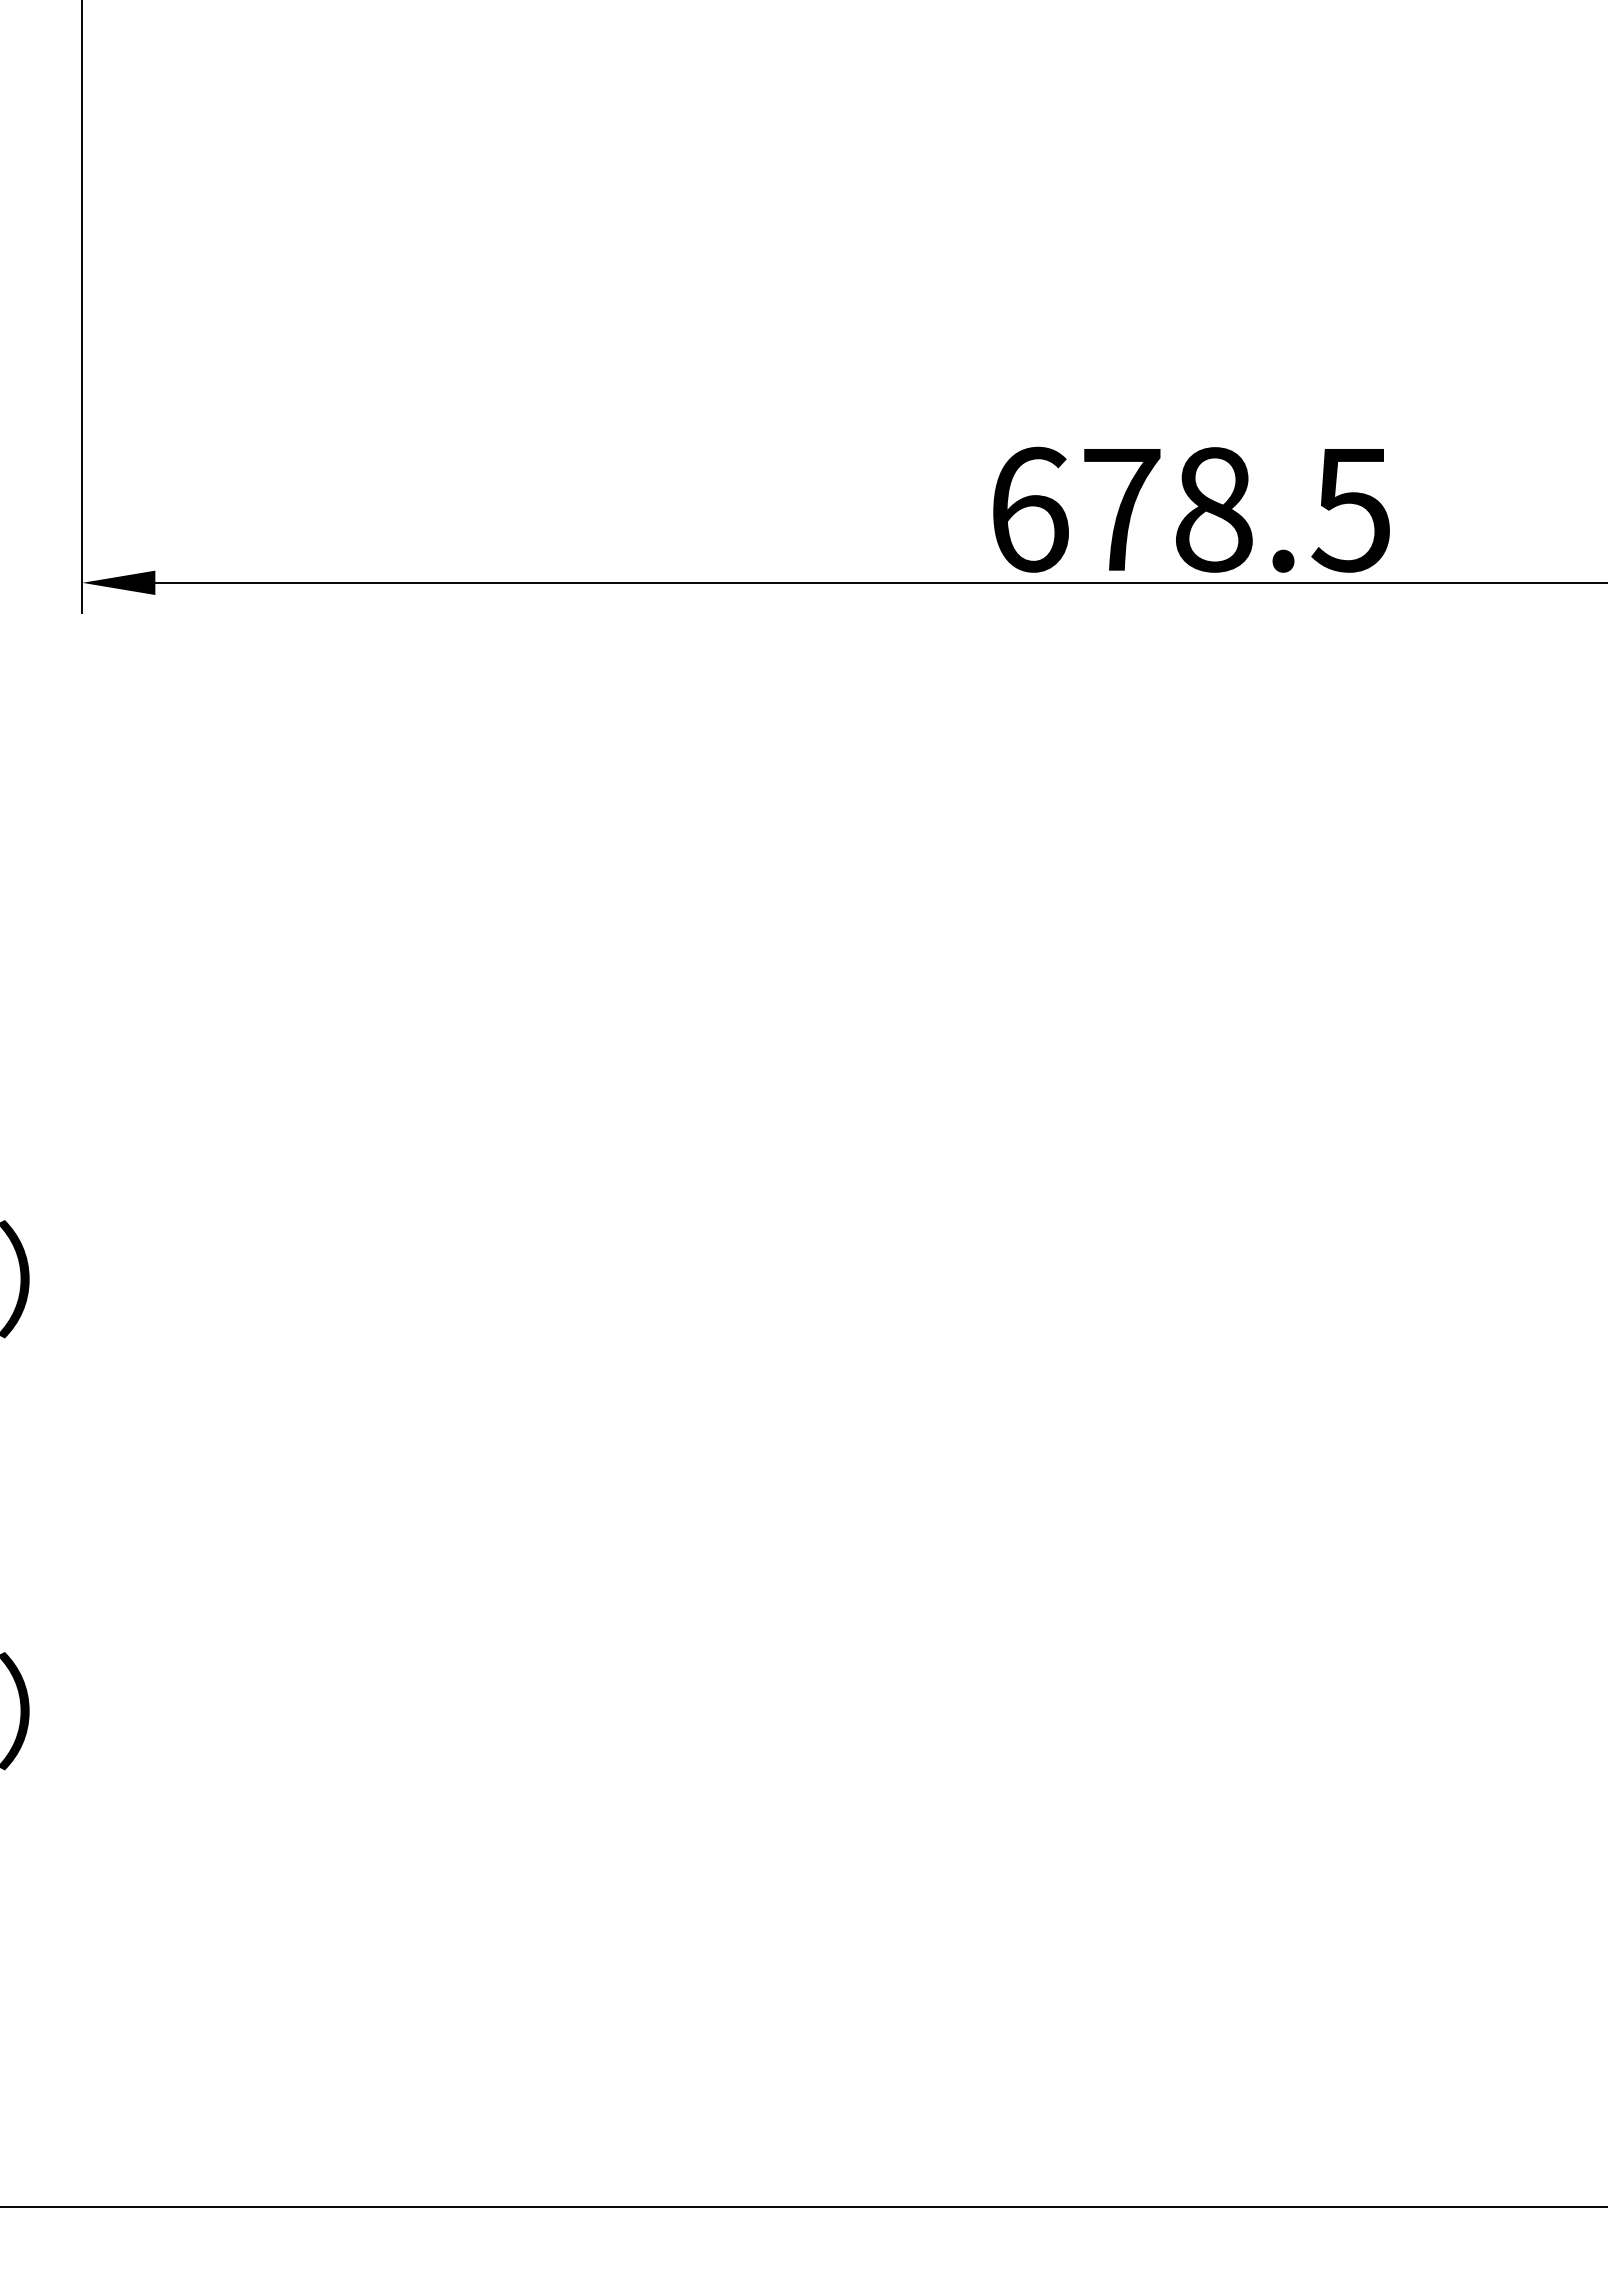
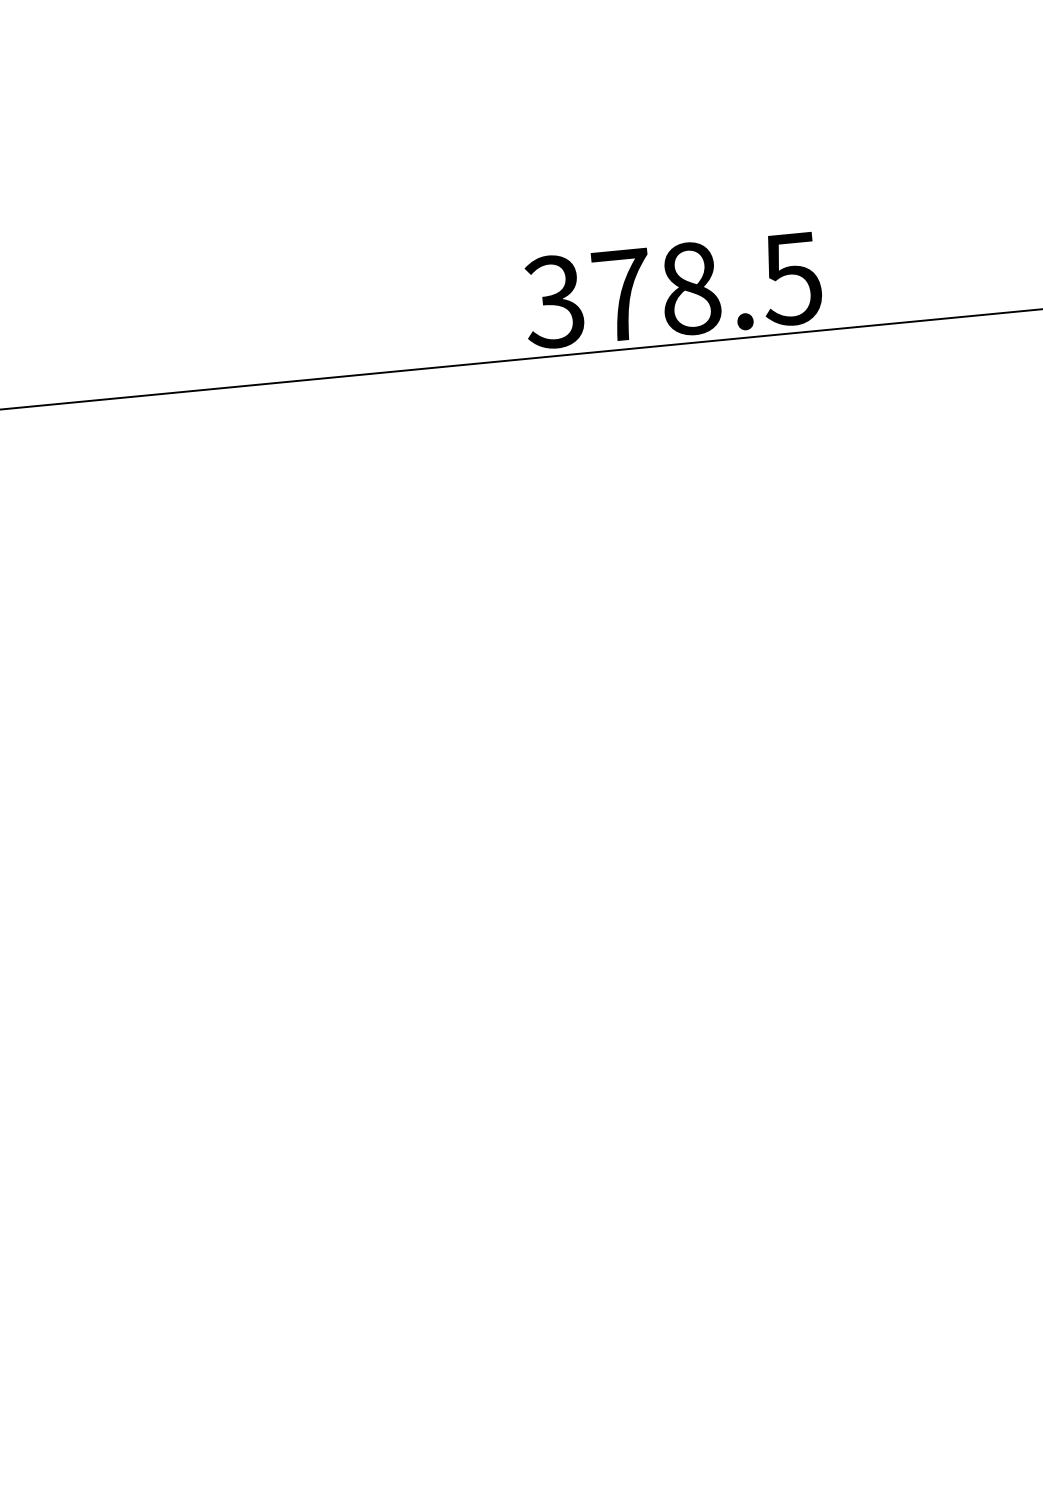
text: (1028, 509) -> (553, 301), 678.5 -> 378.5

